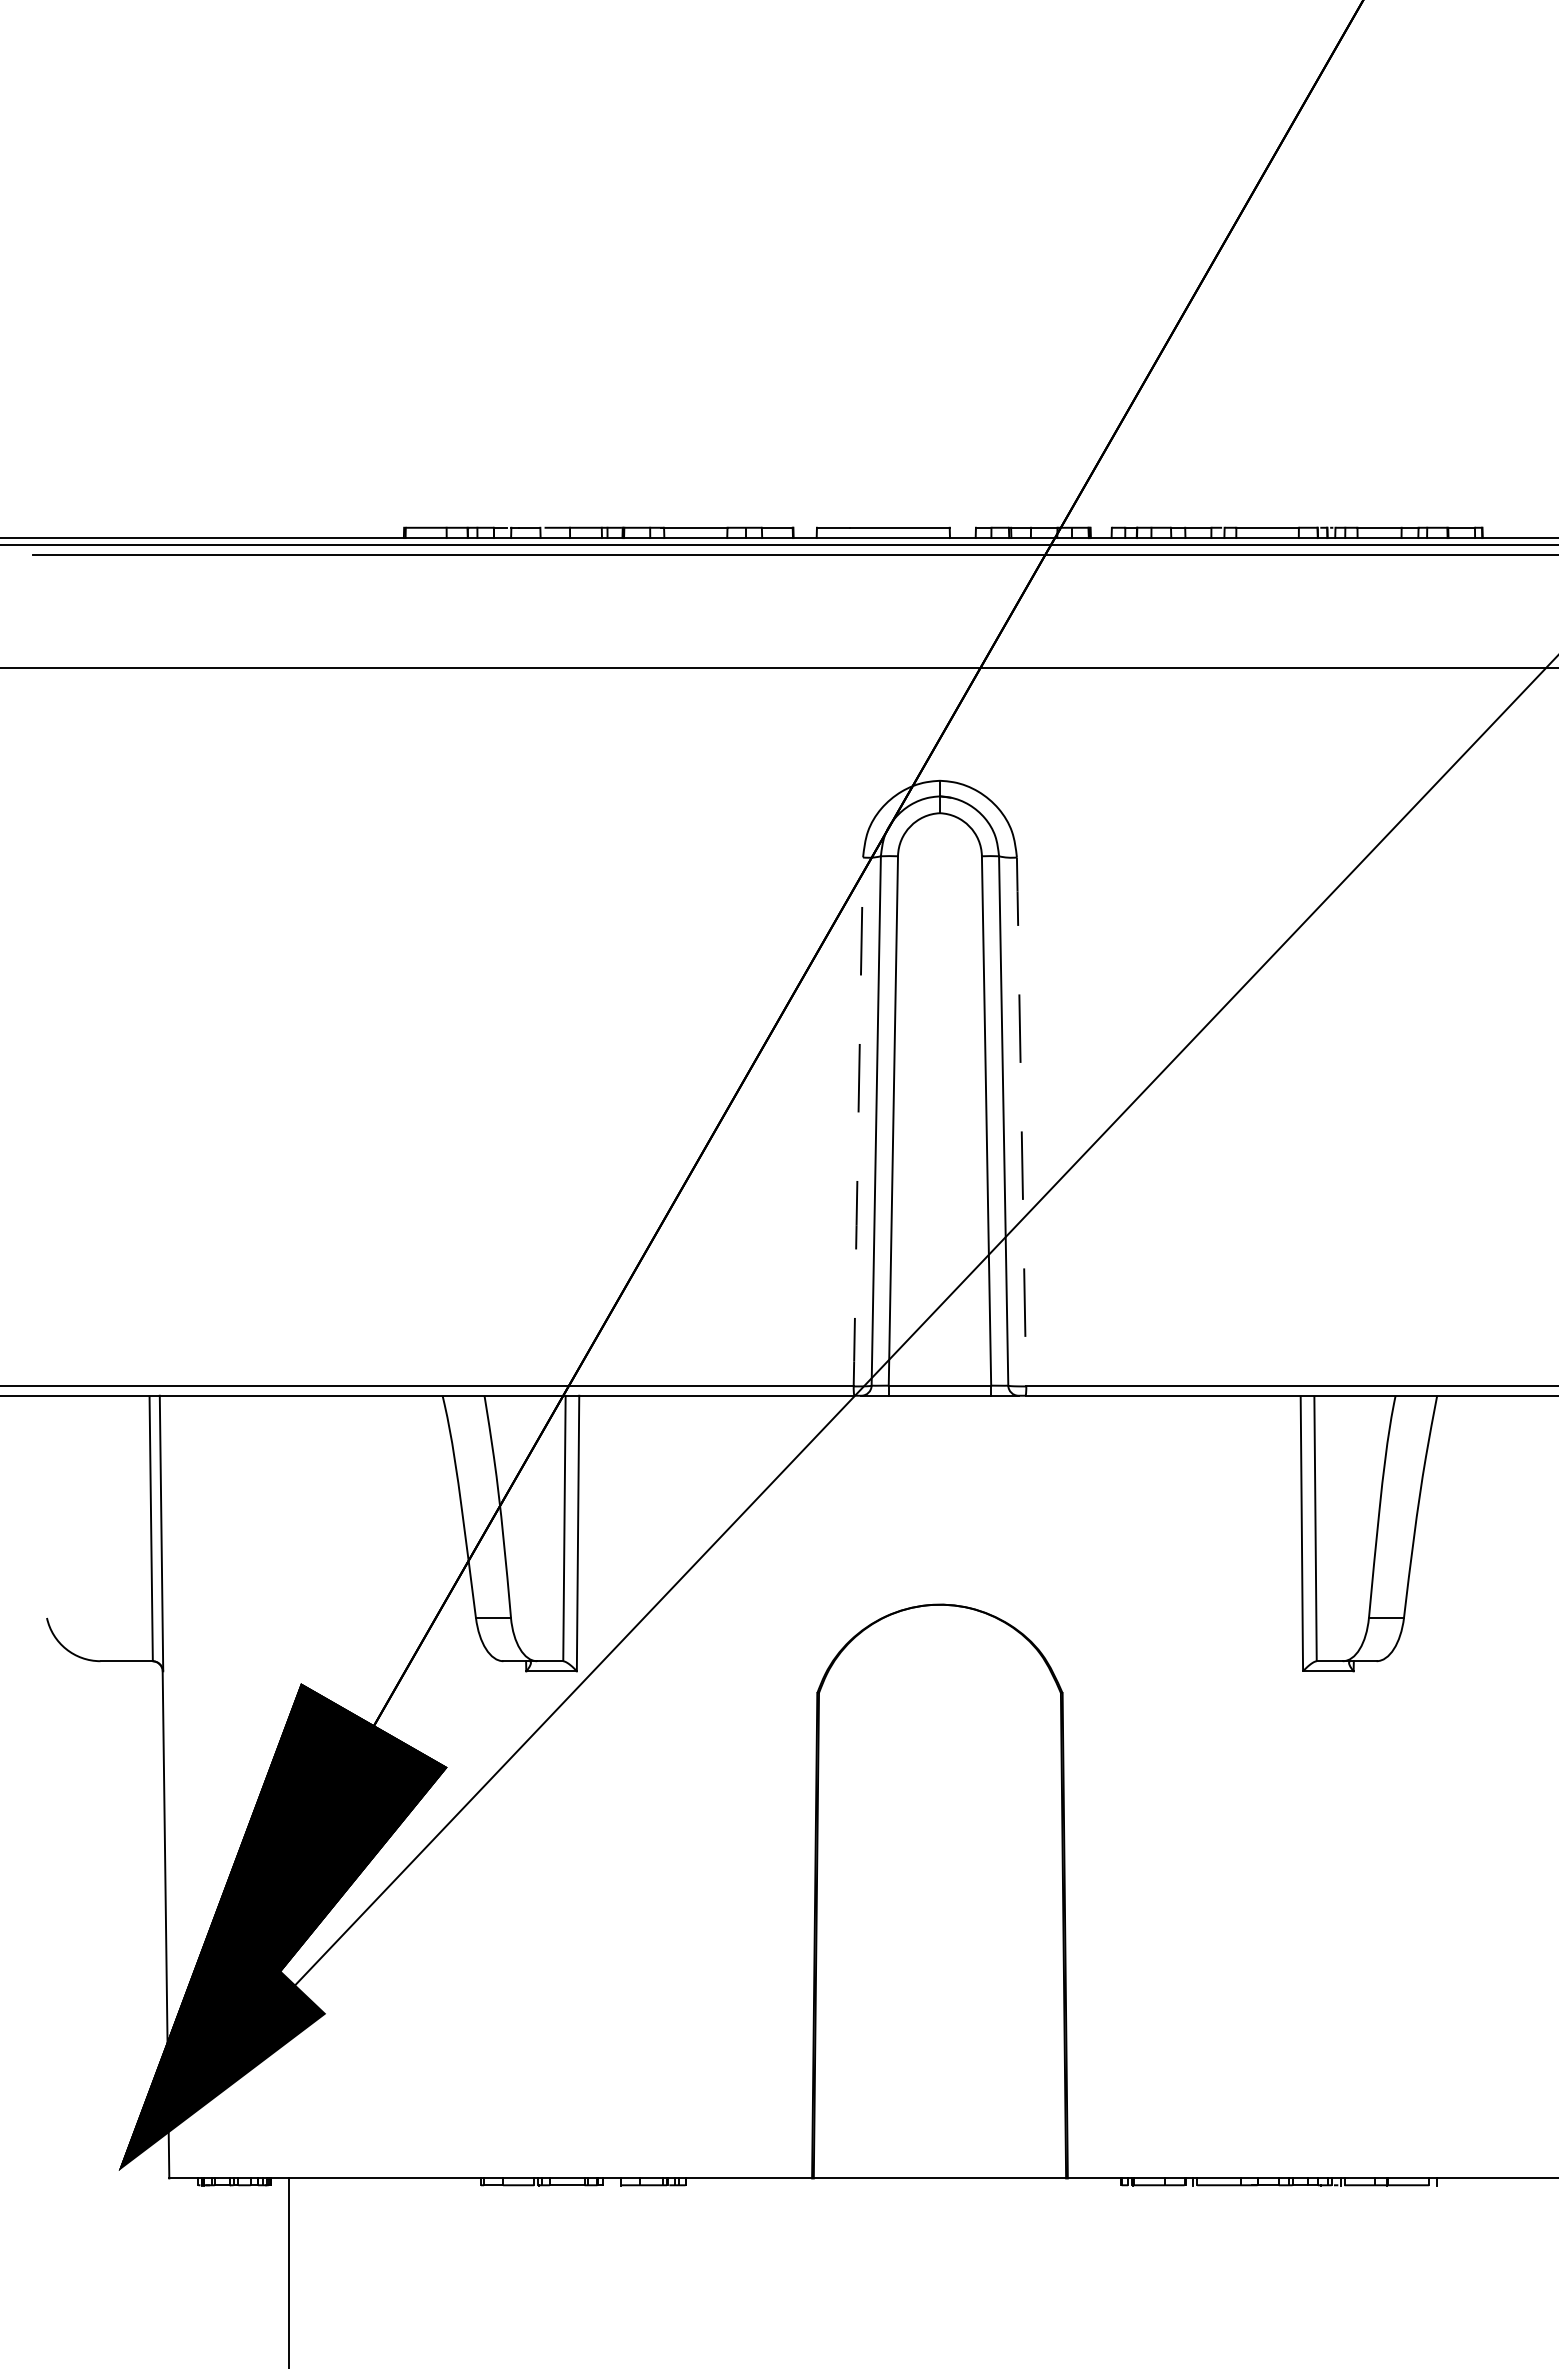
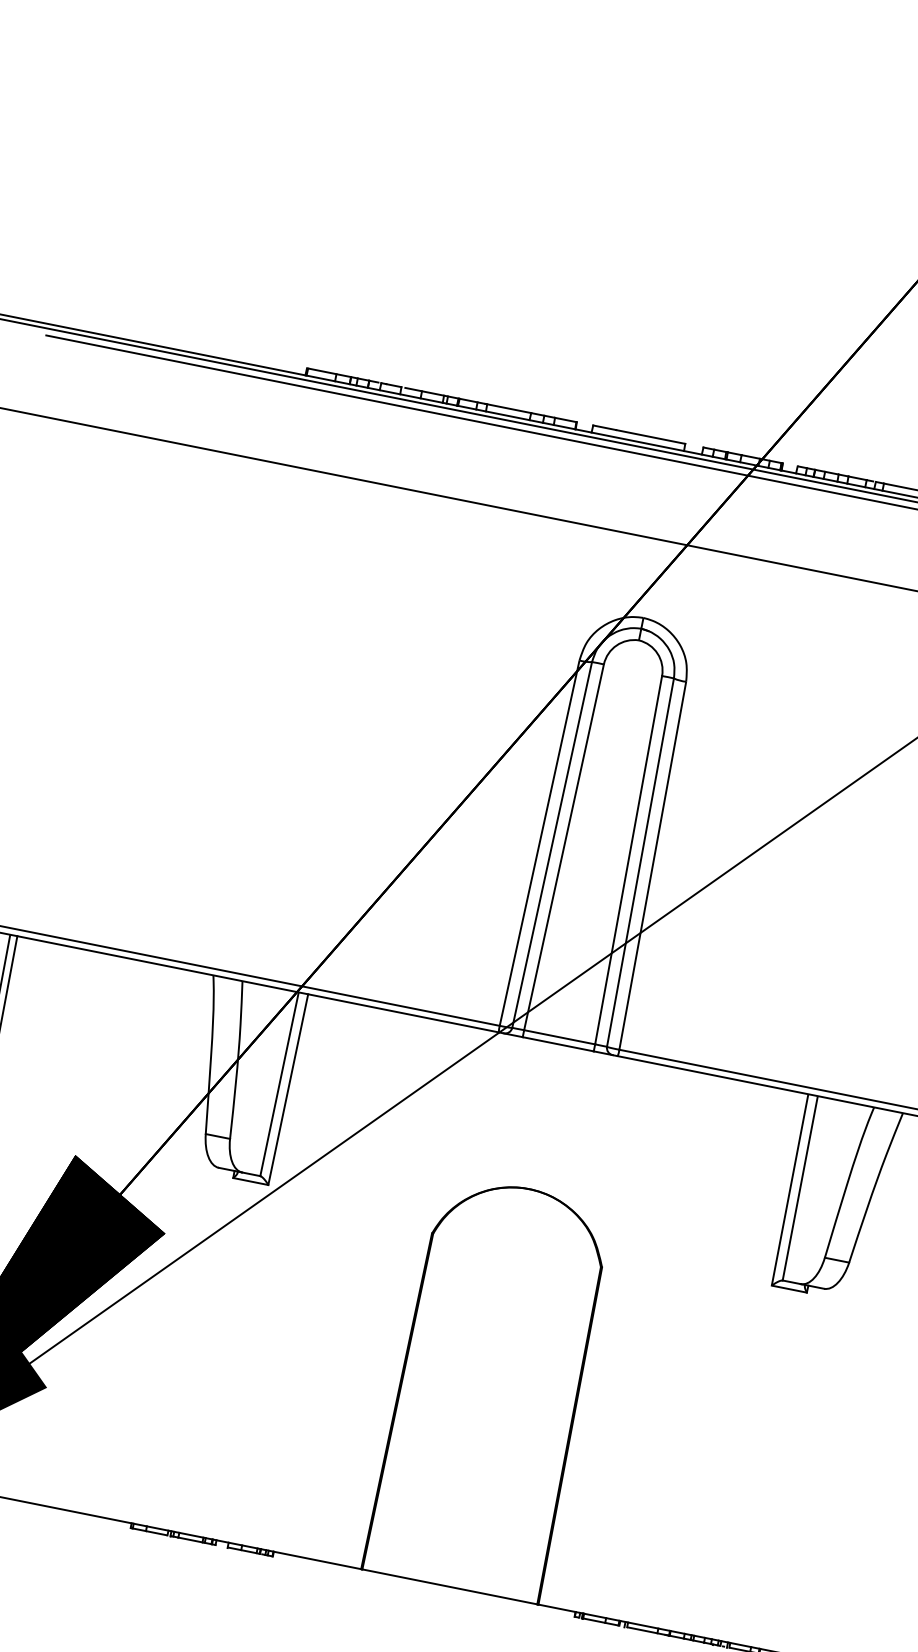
line: (1021, 1120) -> (652, 864), dashed -> solid
line: (858, 1123) -> (539, 844), dashed -> solid

